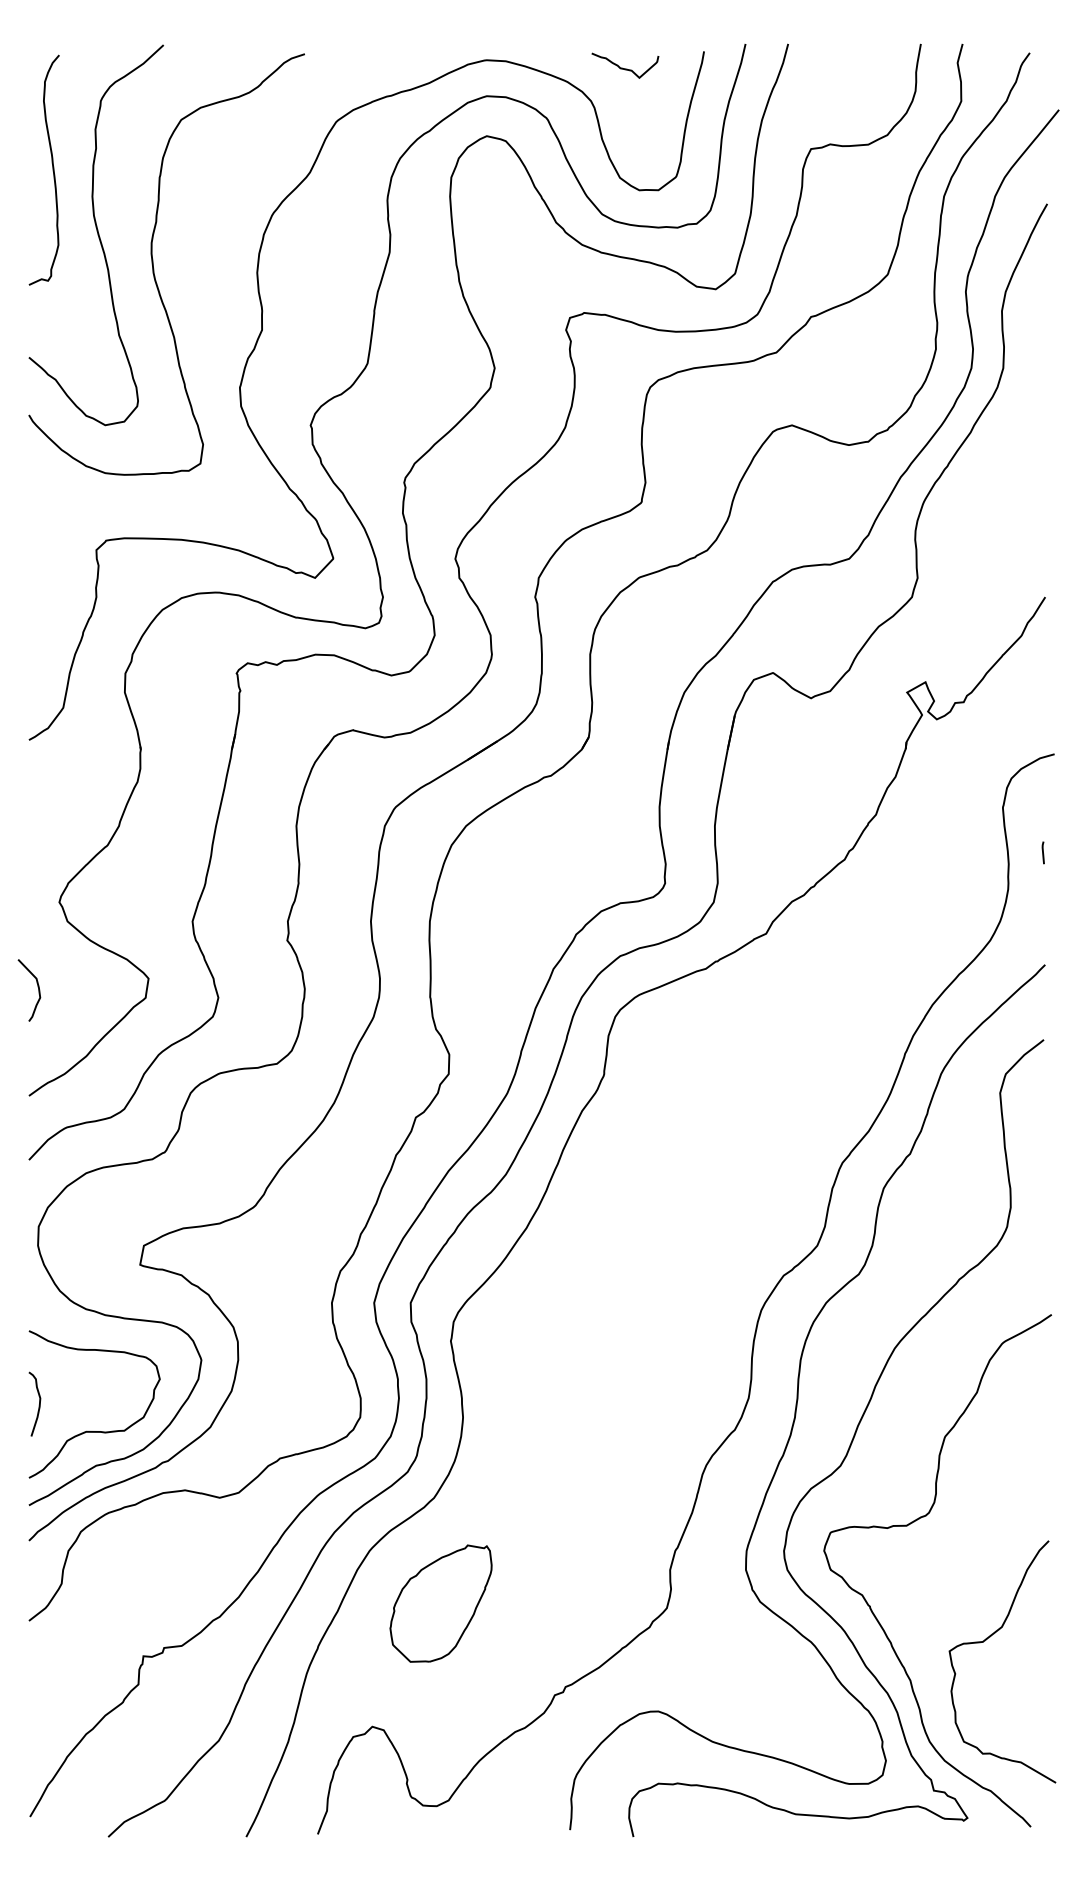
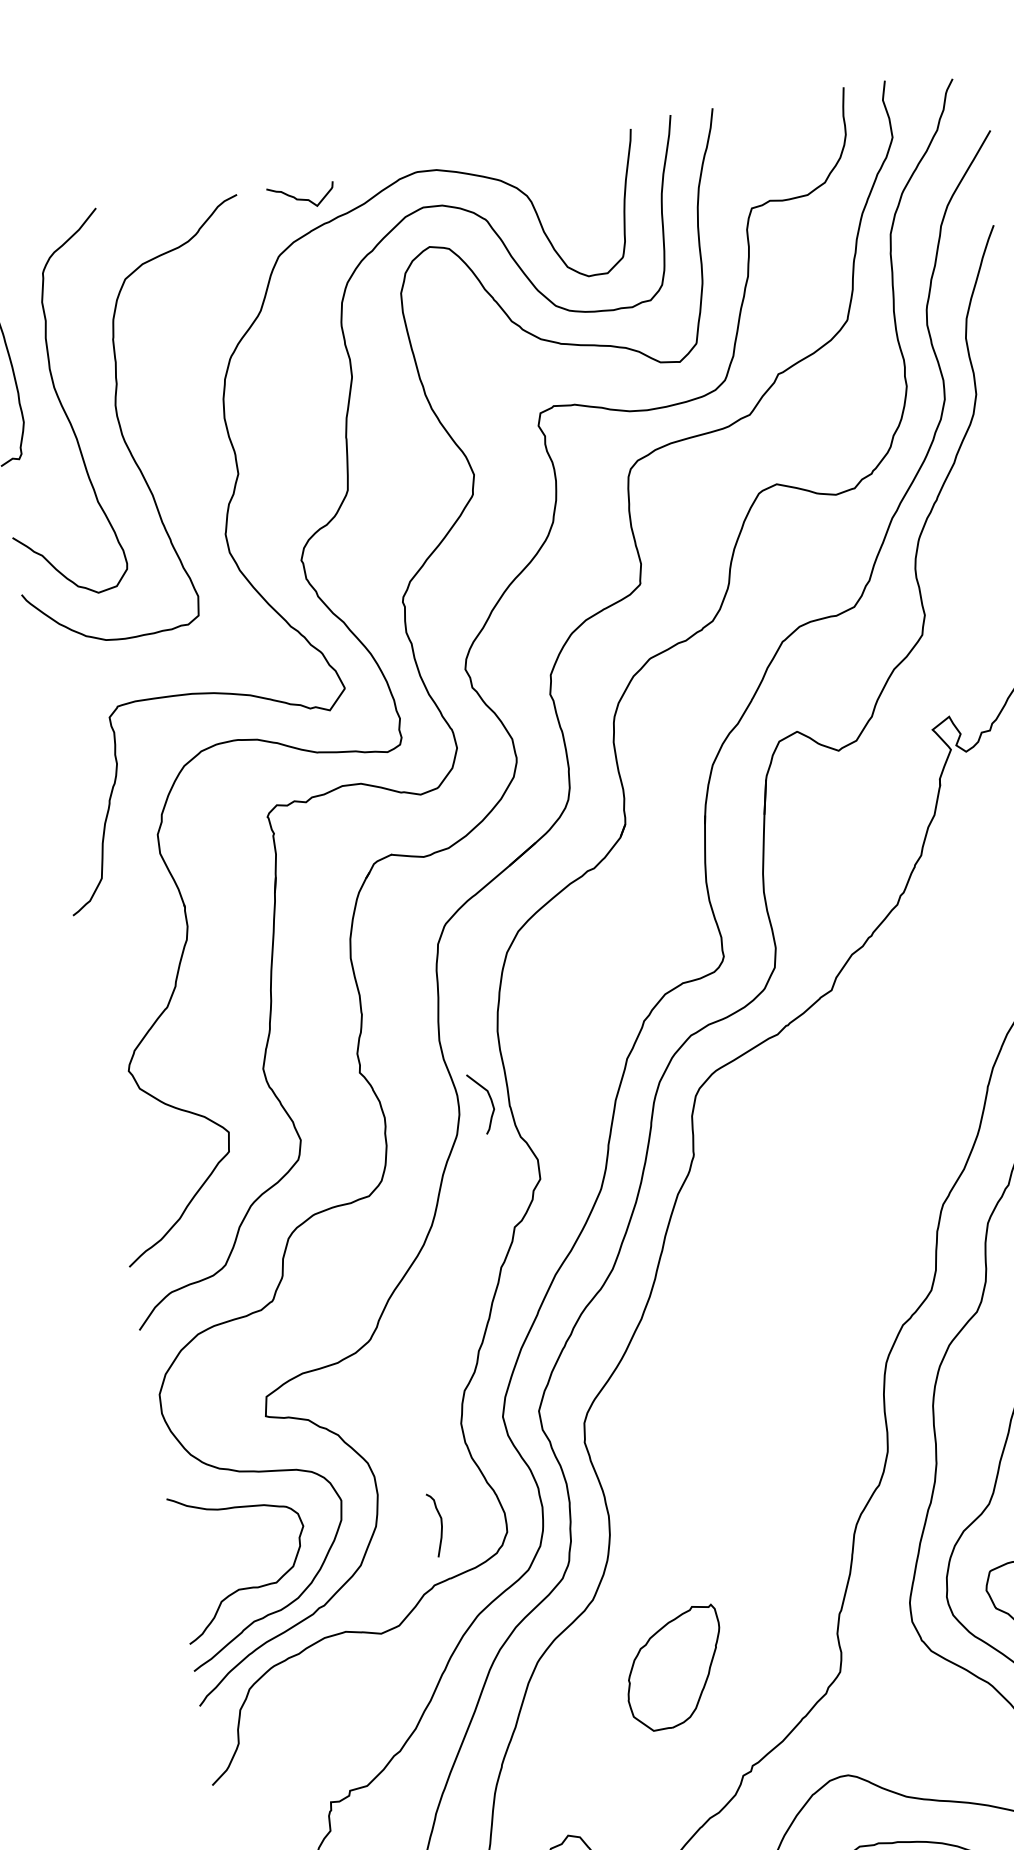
curve: (625, 68) -> (302, 198), moved
curve: (37, 987) -> (489, 1099), moved
curve: (38, 1405) -> (440, 1525), moved
part: (440, 1603) -> (674, 1668), moved

